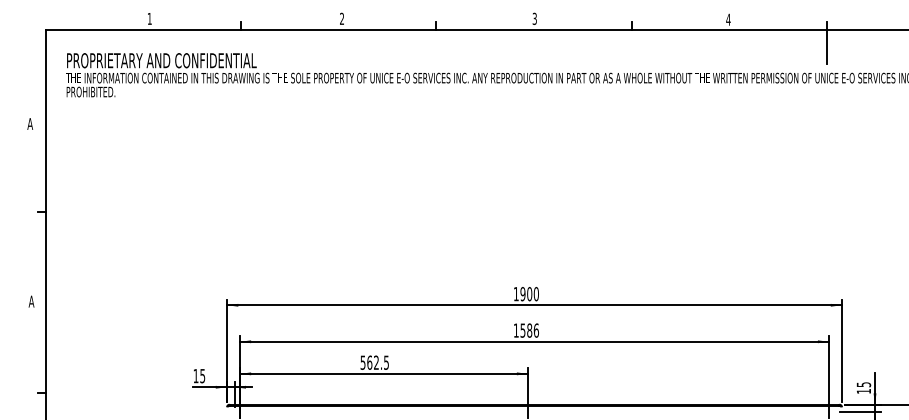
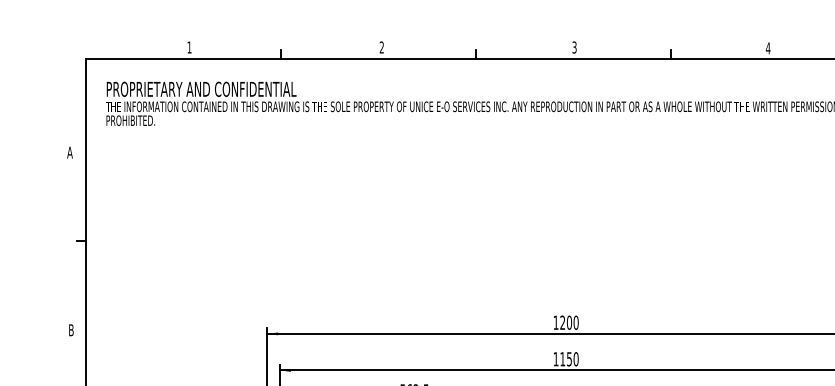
text: (522, 294) -> (562, 323), 1900 -> 1200
text: (31, 301) -> (71, 330), A -> B
text: (529, 330) -> (569, 359), 1586 -> 1150

